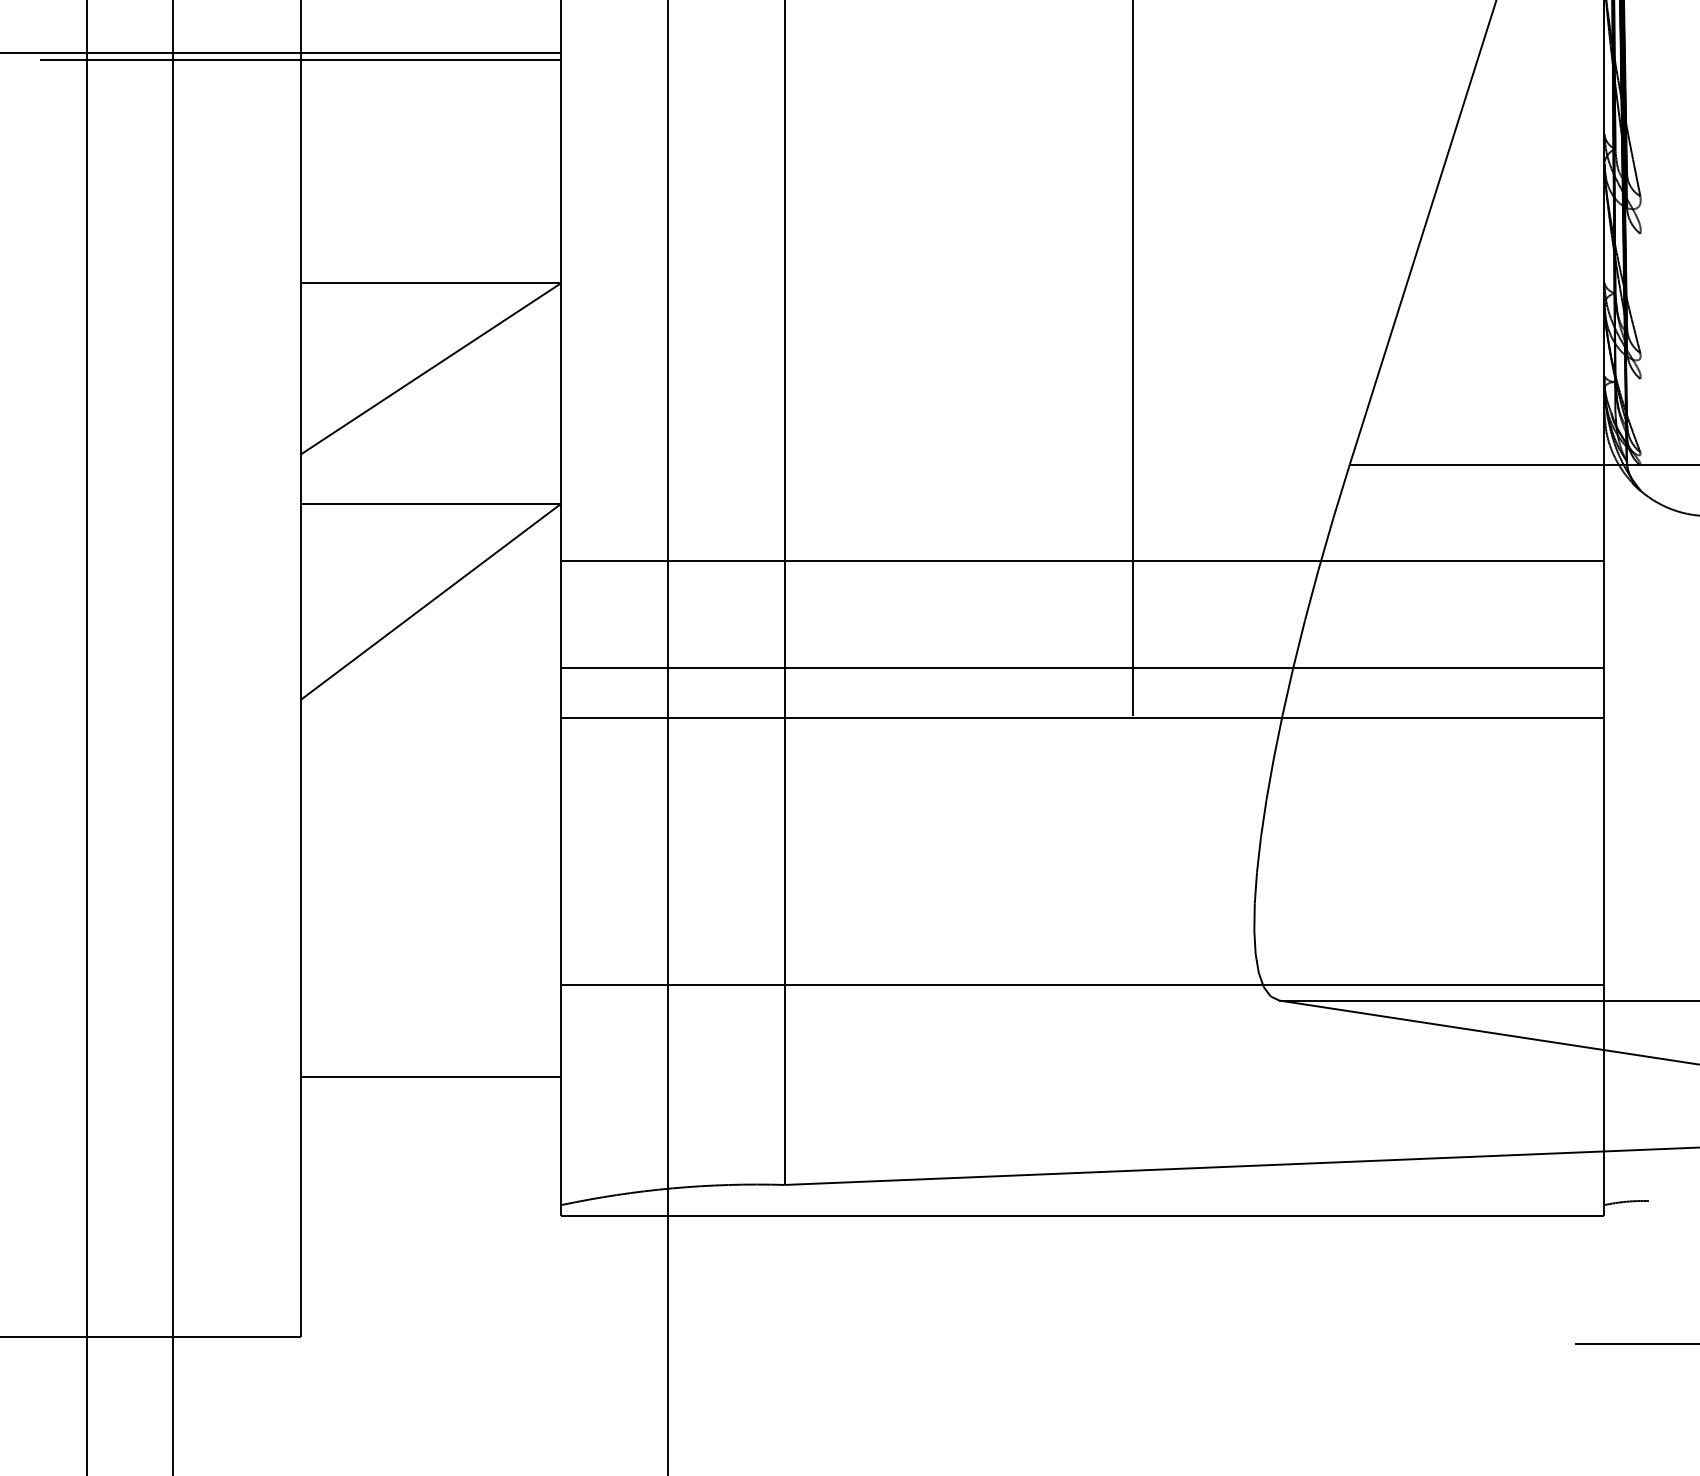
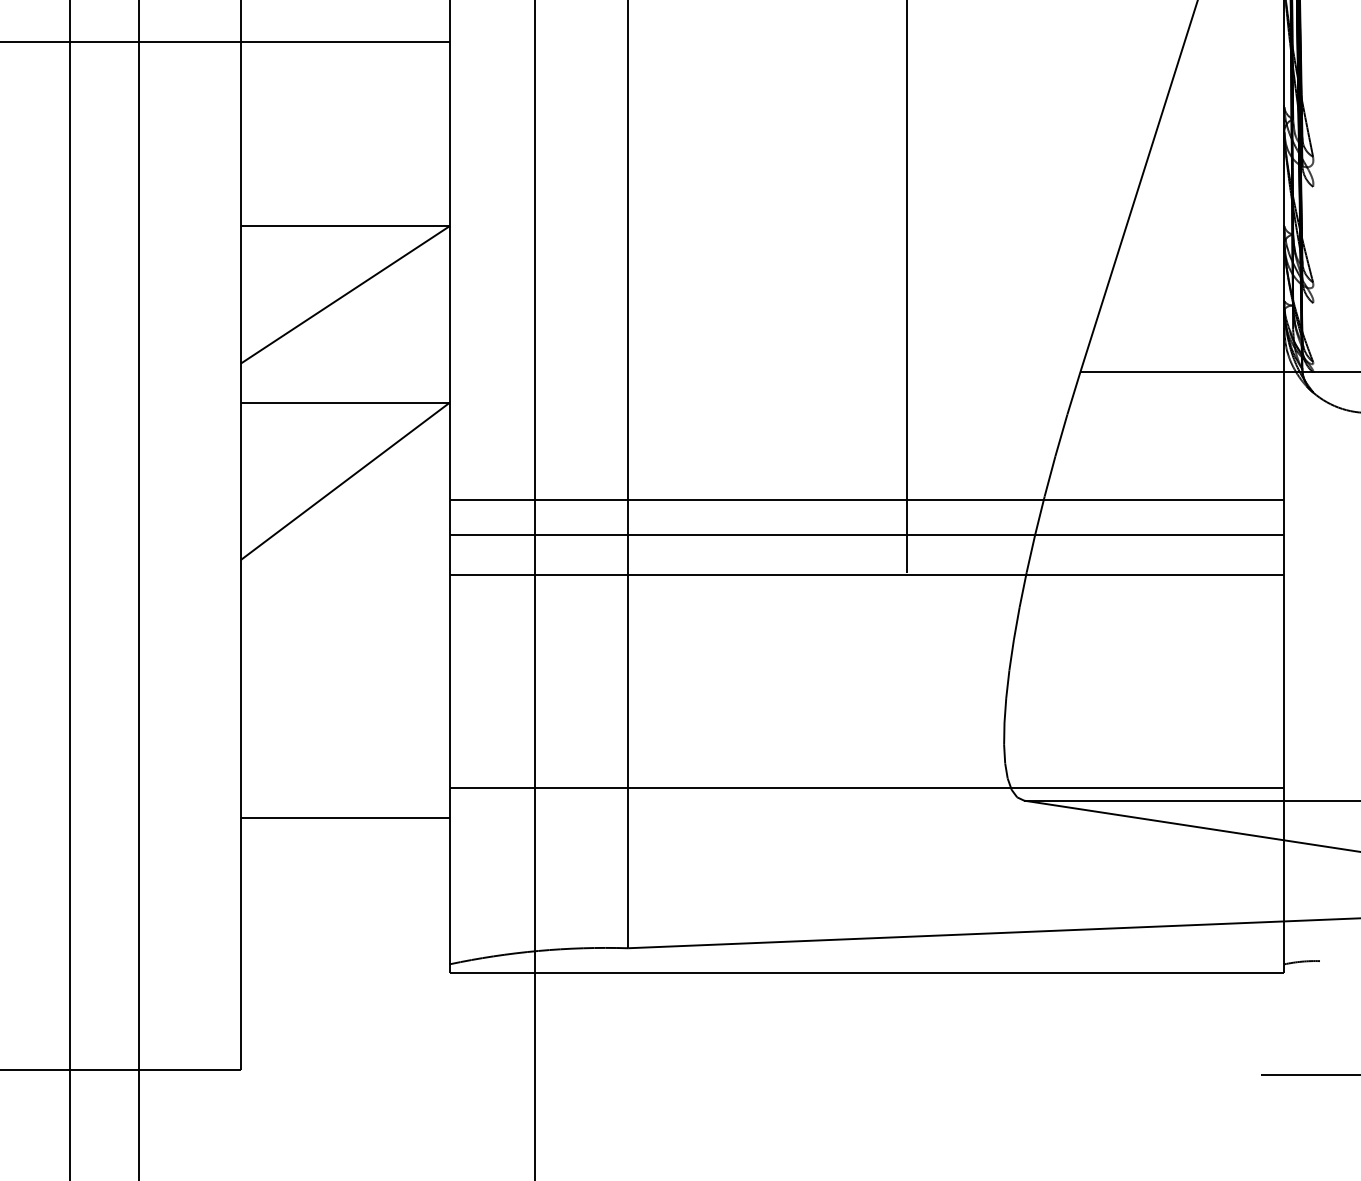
line: (300, 59) -> (240, 47), removed
line: (1082, 561) -> (866, 500), moved
line: (430, 1076) -> (344, 818), moved

